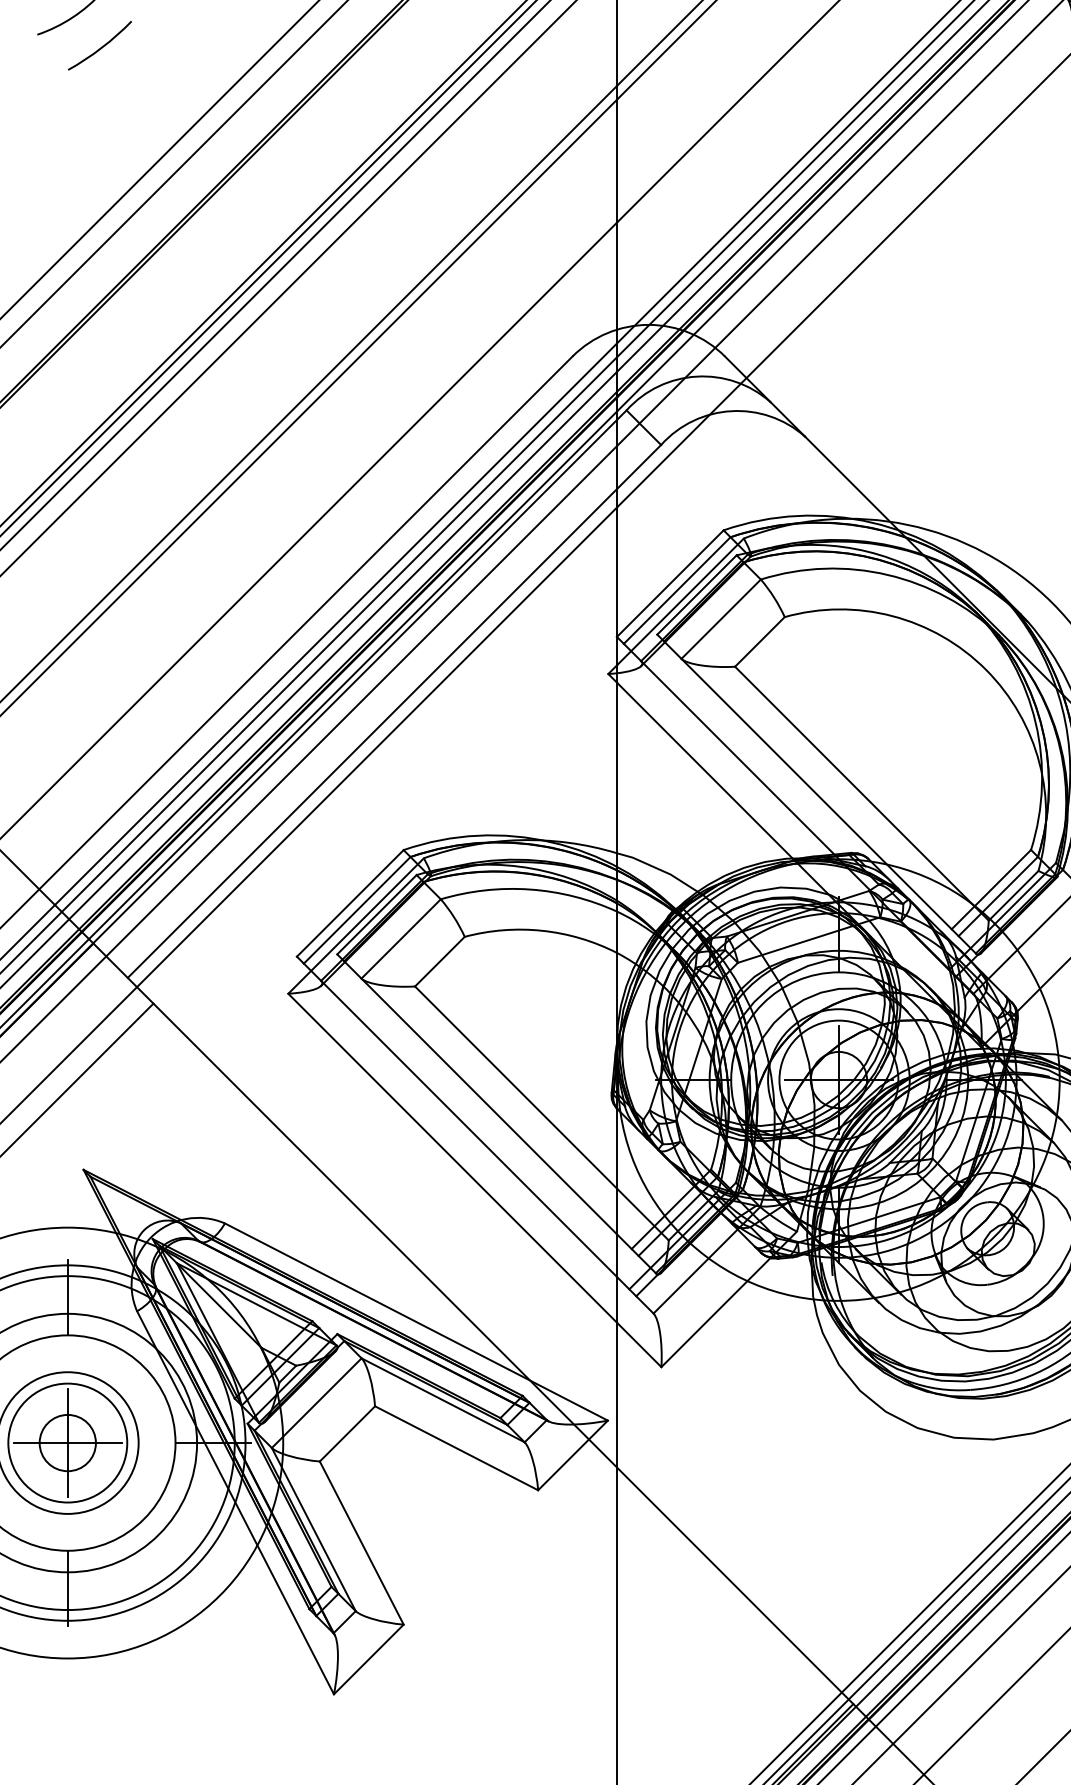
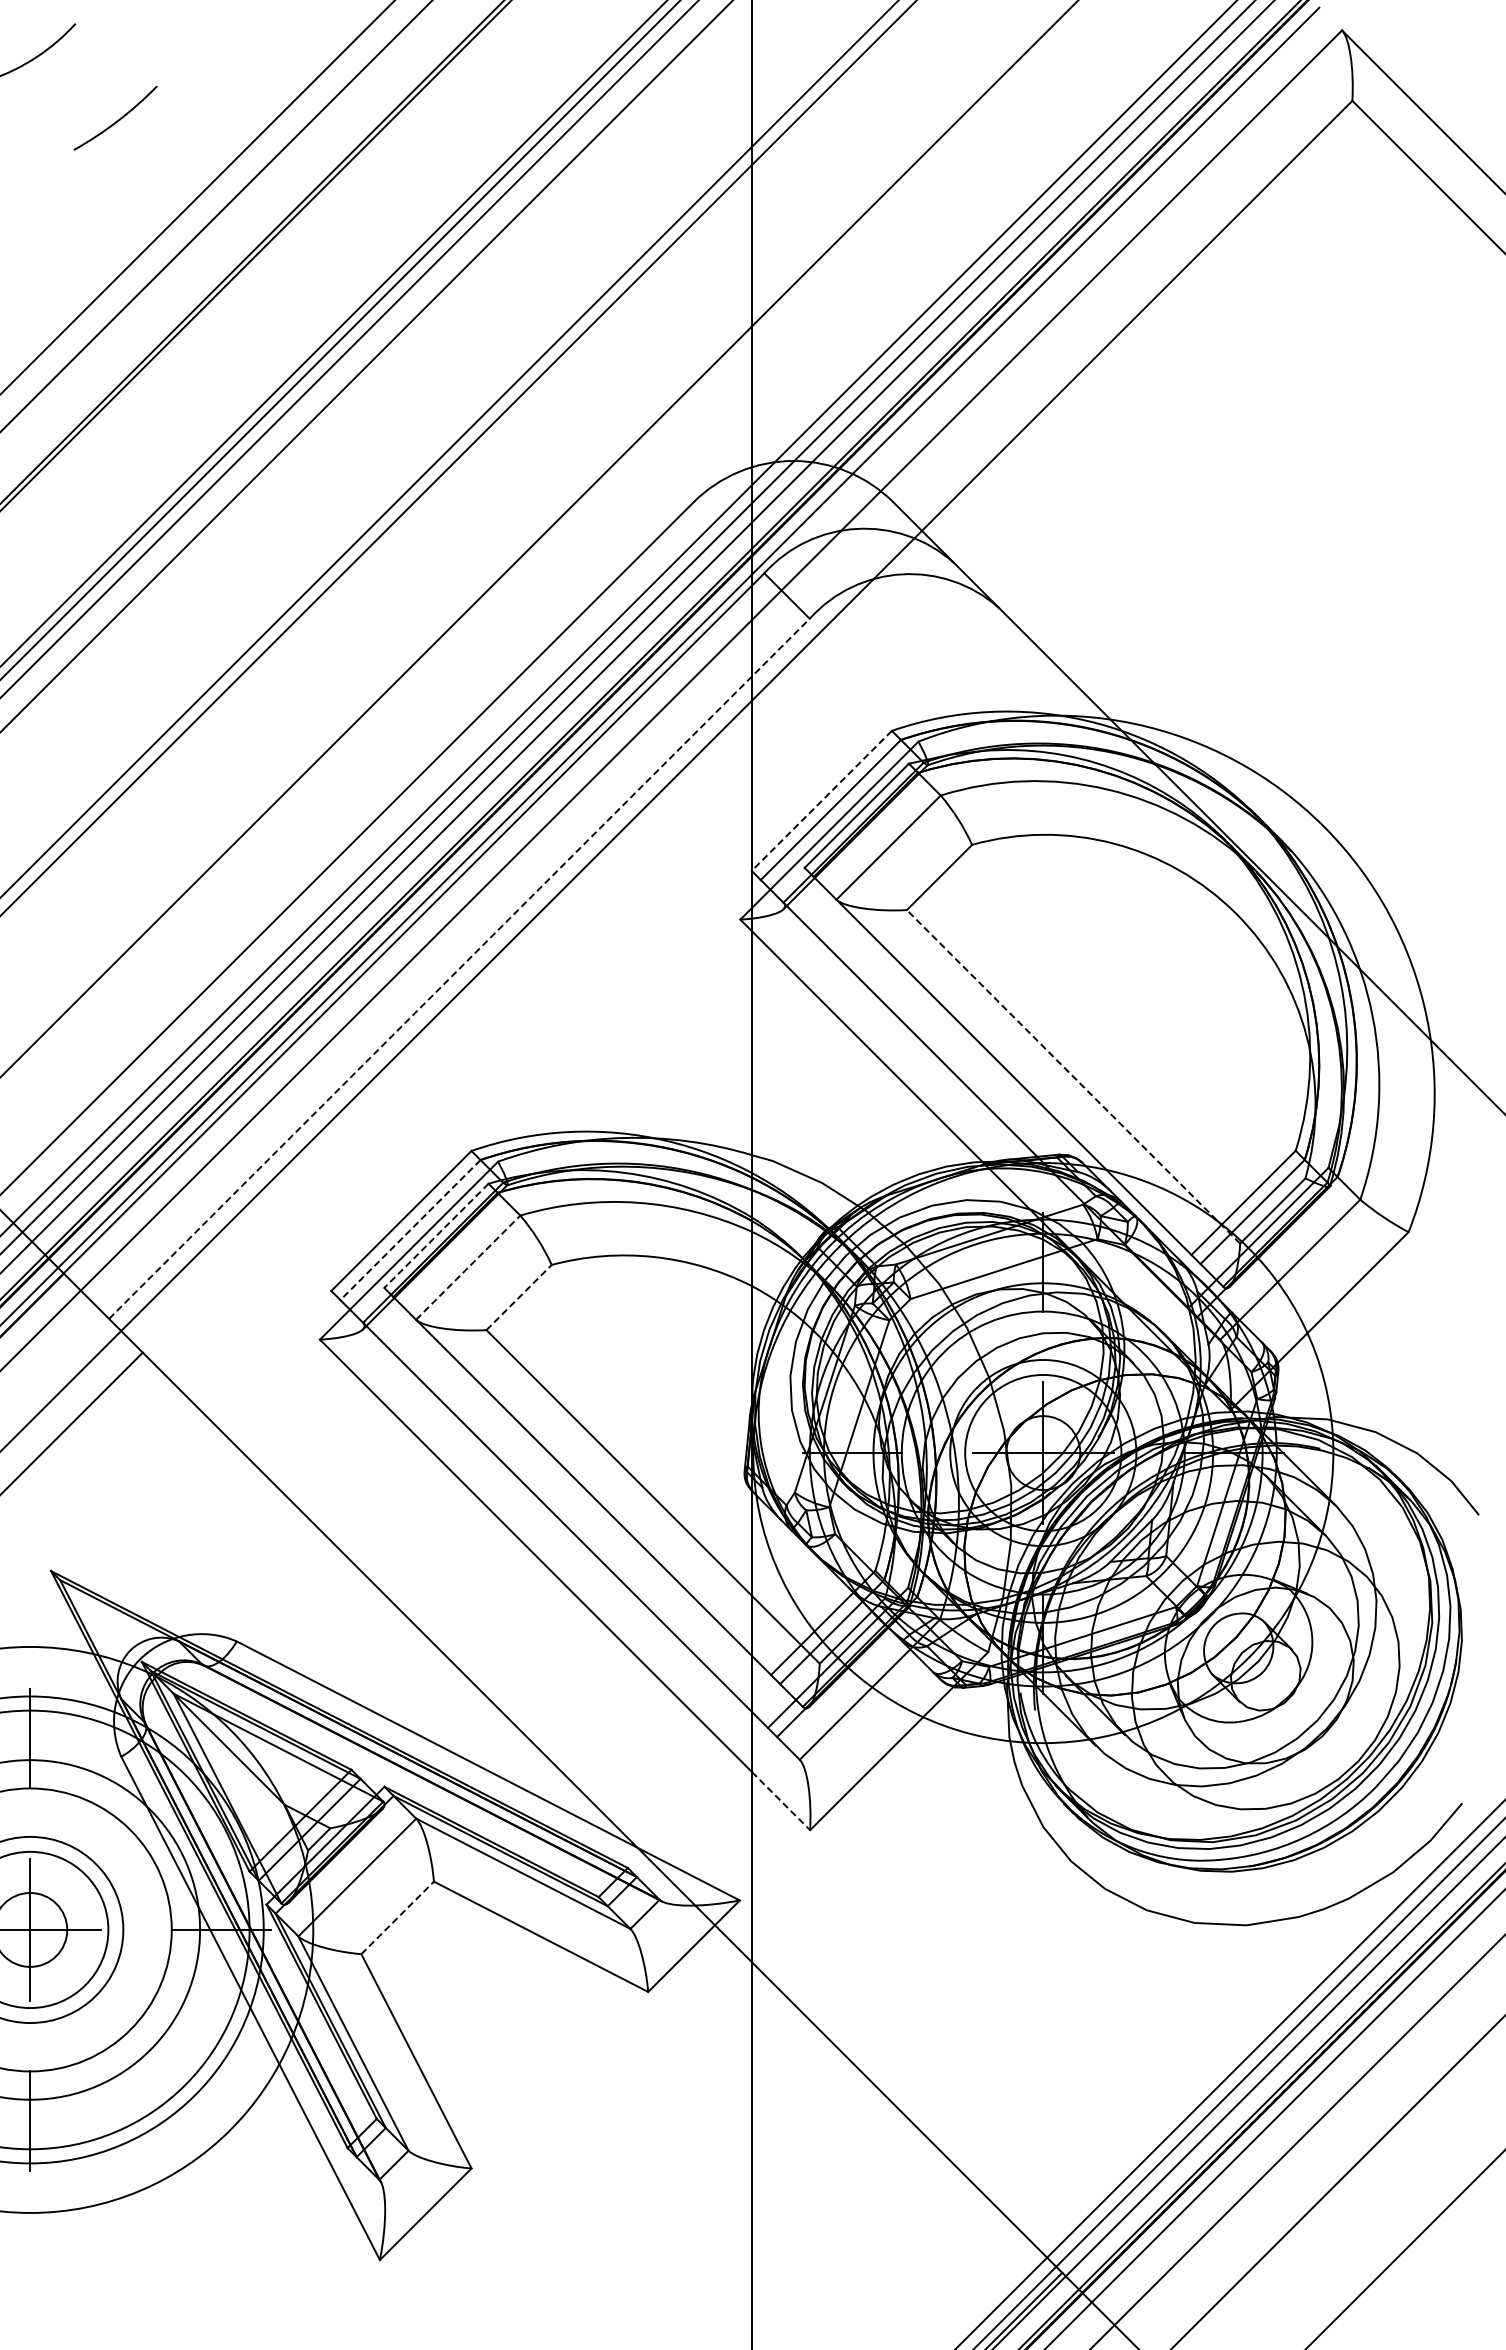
arc: (100, 47) -> (116, 120), moved
line: (670, 584) -> (821, 801), solid -> dashed
line: (394, 711) -> (459, 968), solid -> dashed
line: (861, 793) -> (1073, 1076), solid -> dashed
line: (357, 910) -> (410, 1230), solid -> dashed
line: (377, 914) -> (436, 1235), solid -> dashed
line: (401, 938) -> (468, 1267), solid -> dashed
line: (440, 961) -> (519, 1297), solid -> dashed
line: (639, 1345) -> (781, 1801), solid -> dashed
line: (348, 1433) -> (398, 1917), solid -> dashed

